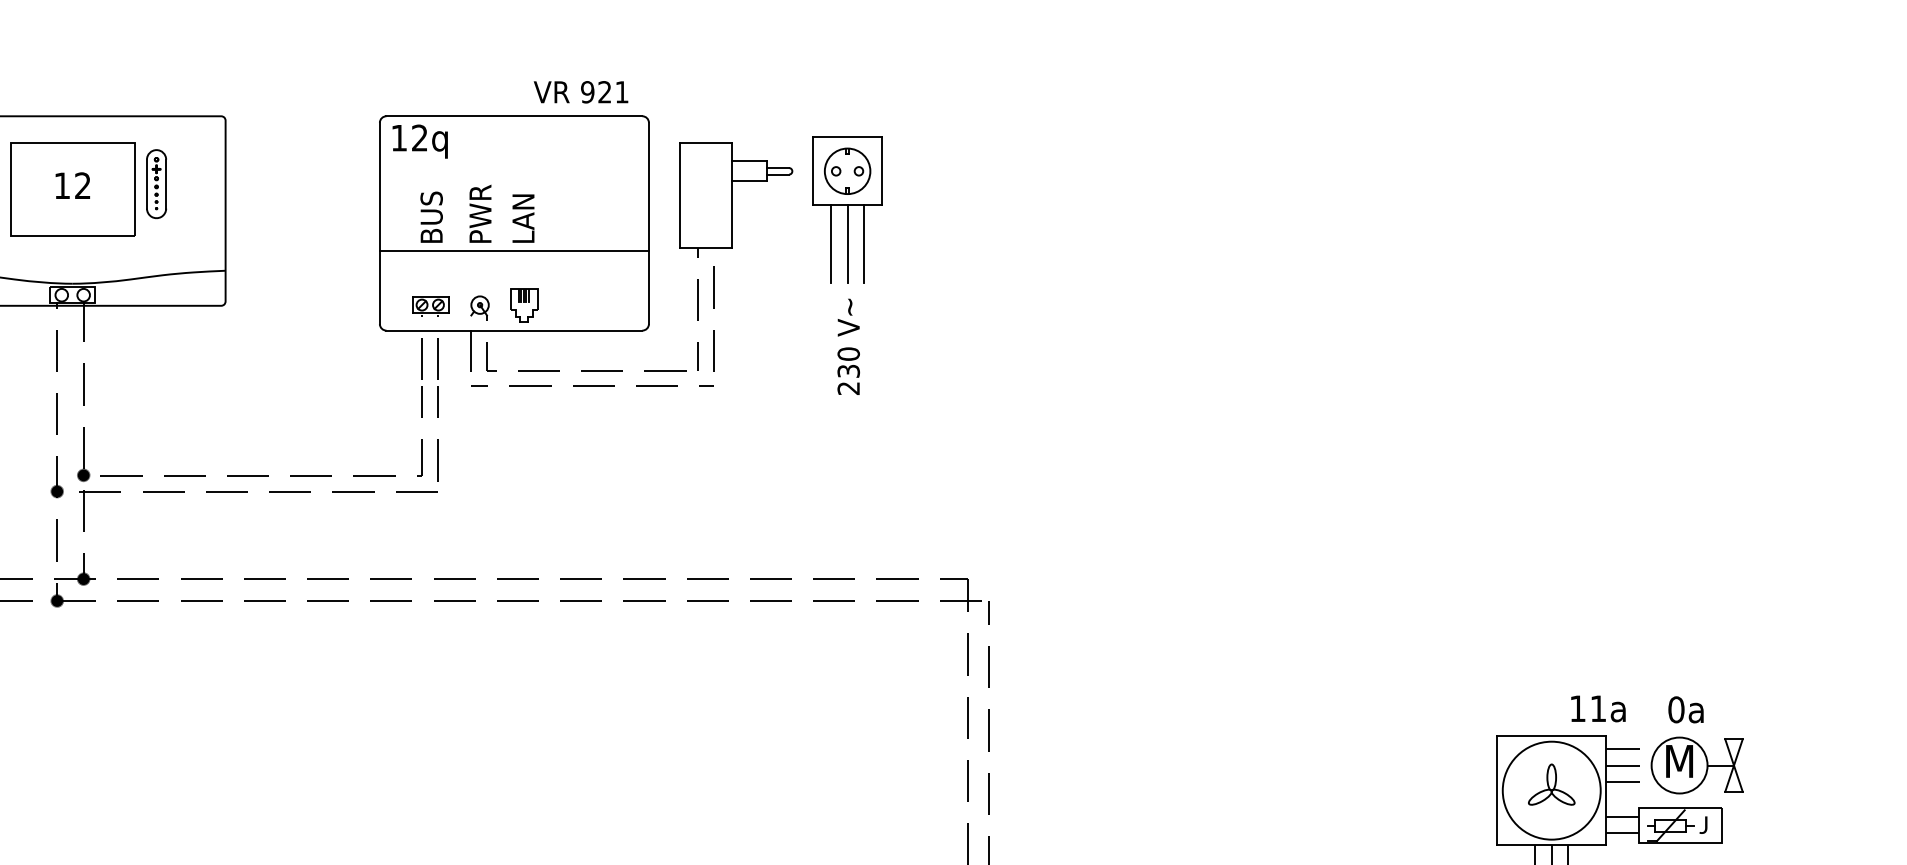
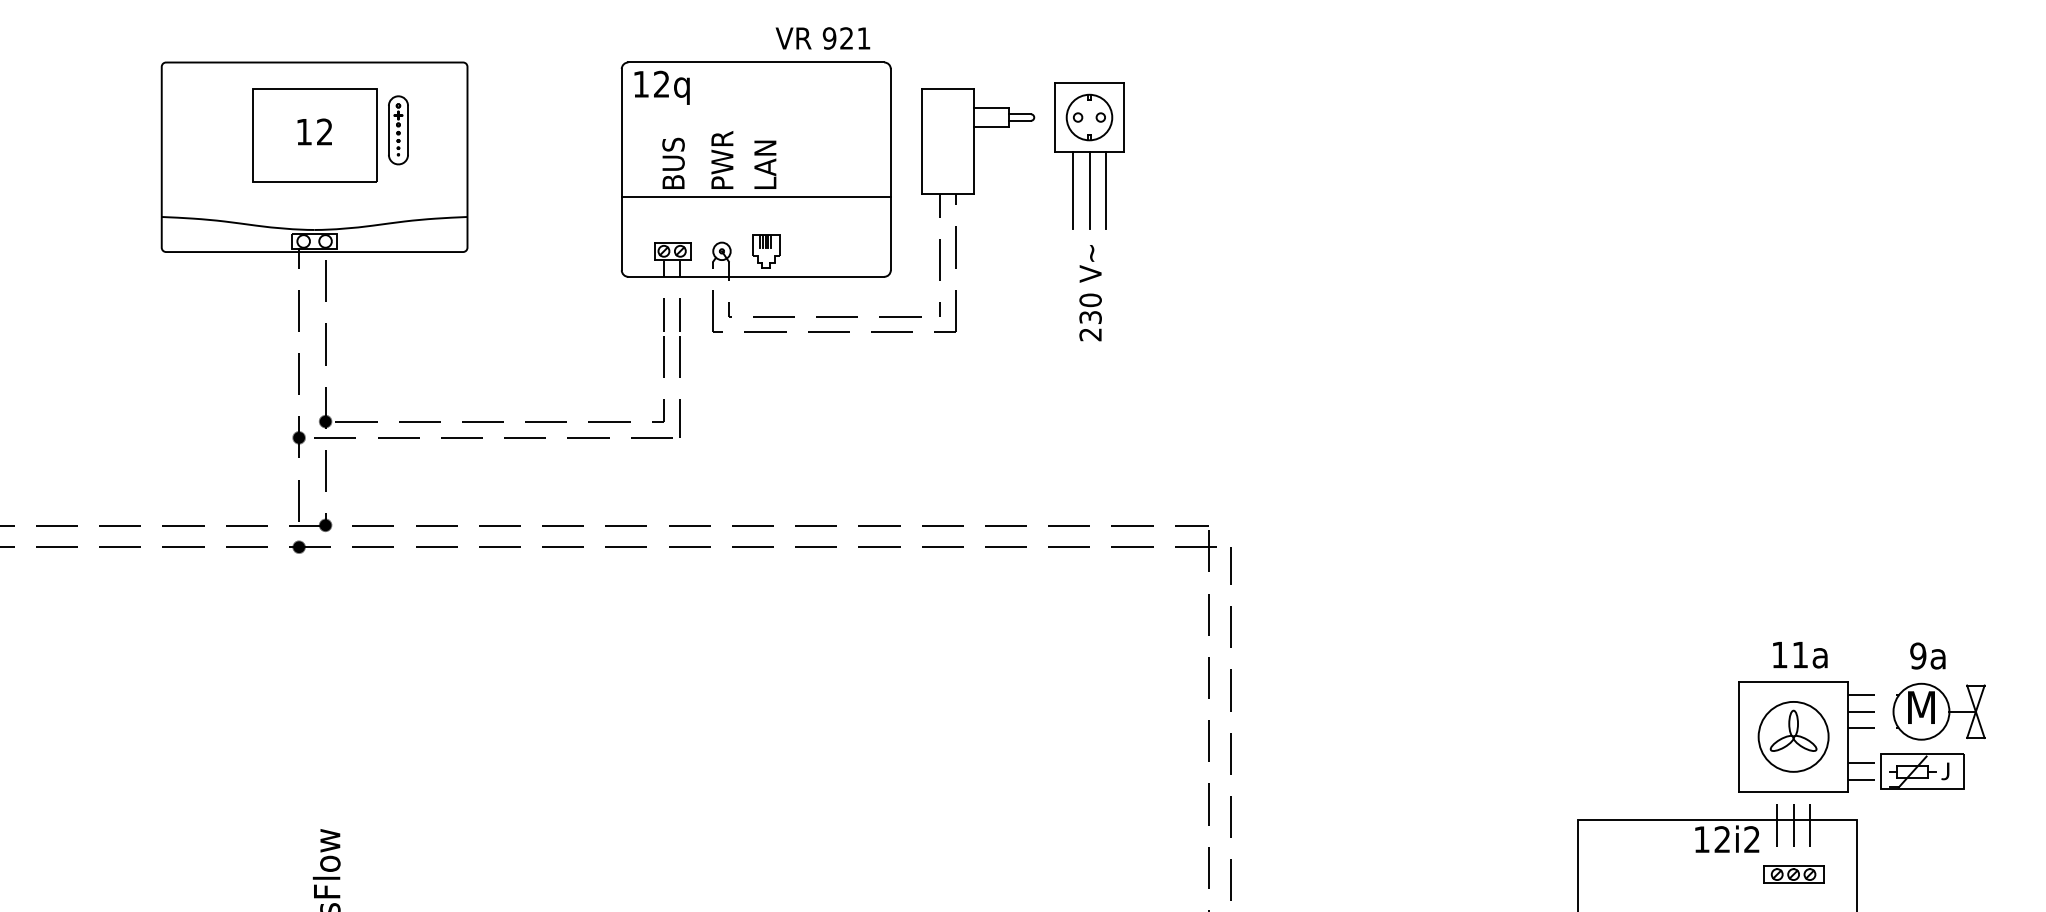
text: (1598, 709) -> (1800, 655), moved
text: (1676, 709) -> (1918, 655), 0a -> 9a
circle: (1551, 790) -> (1793, 736), size x0.71

